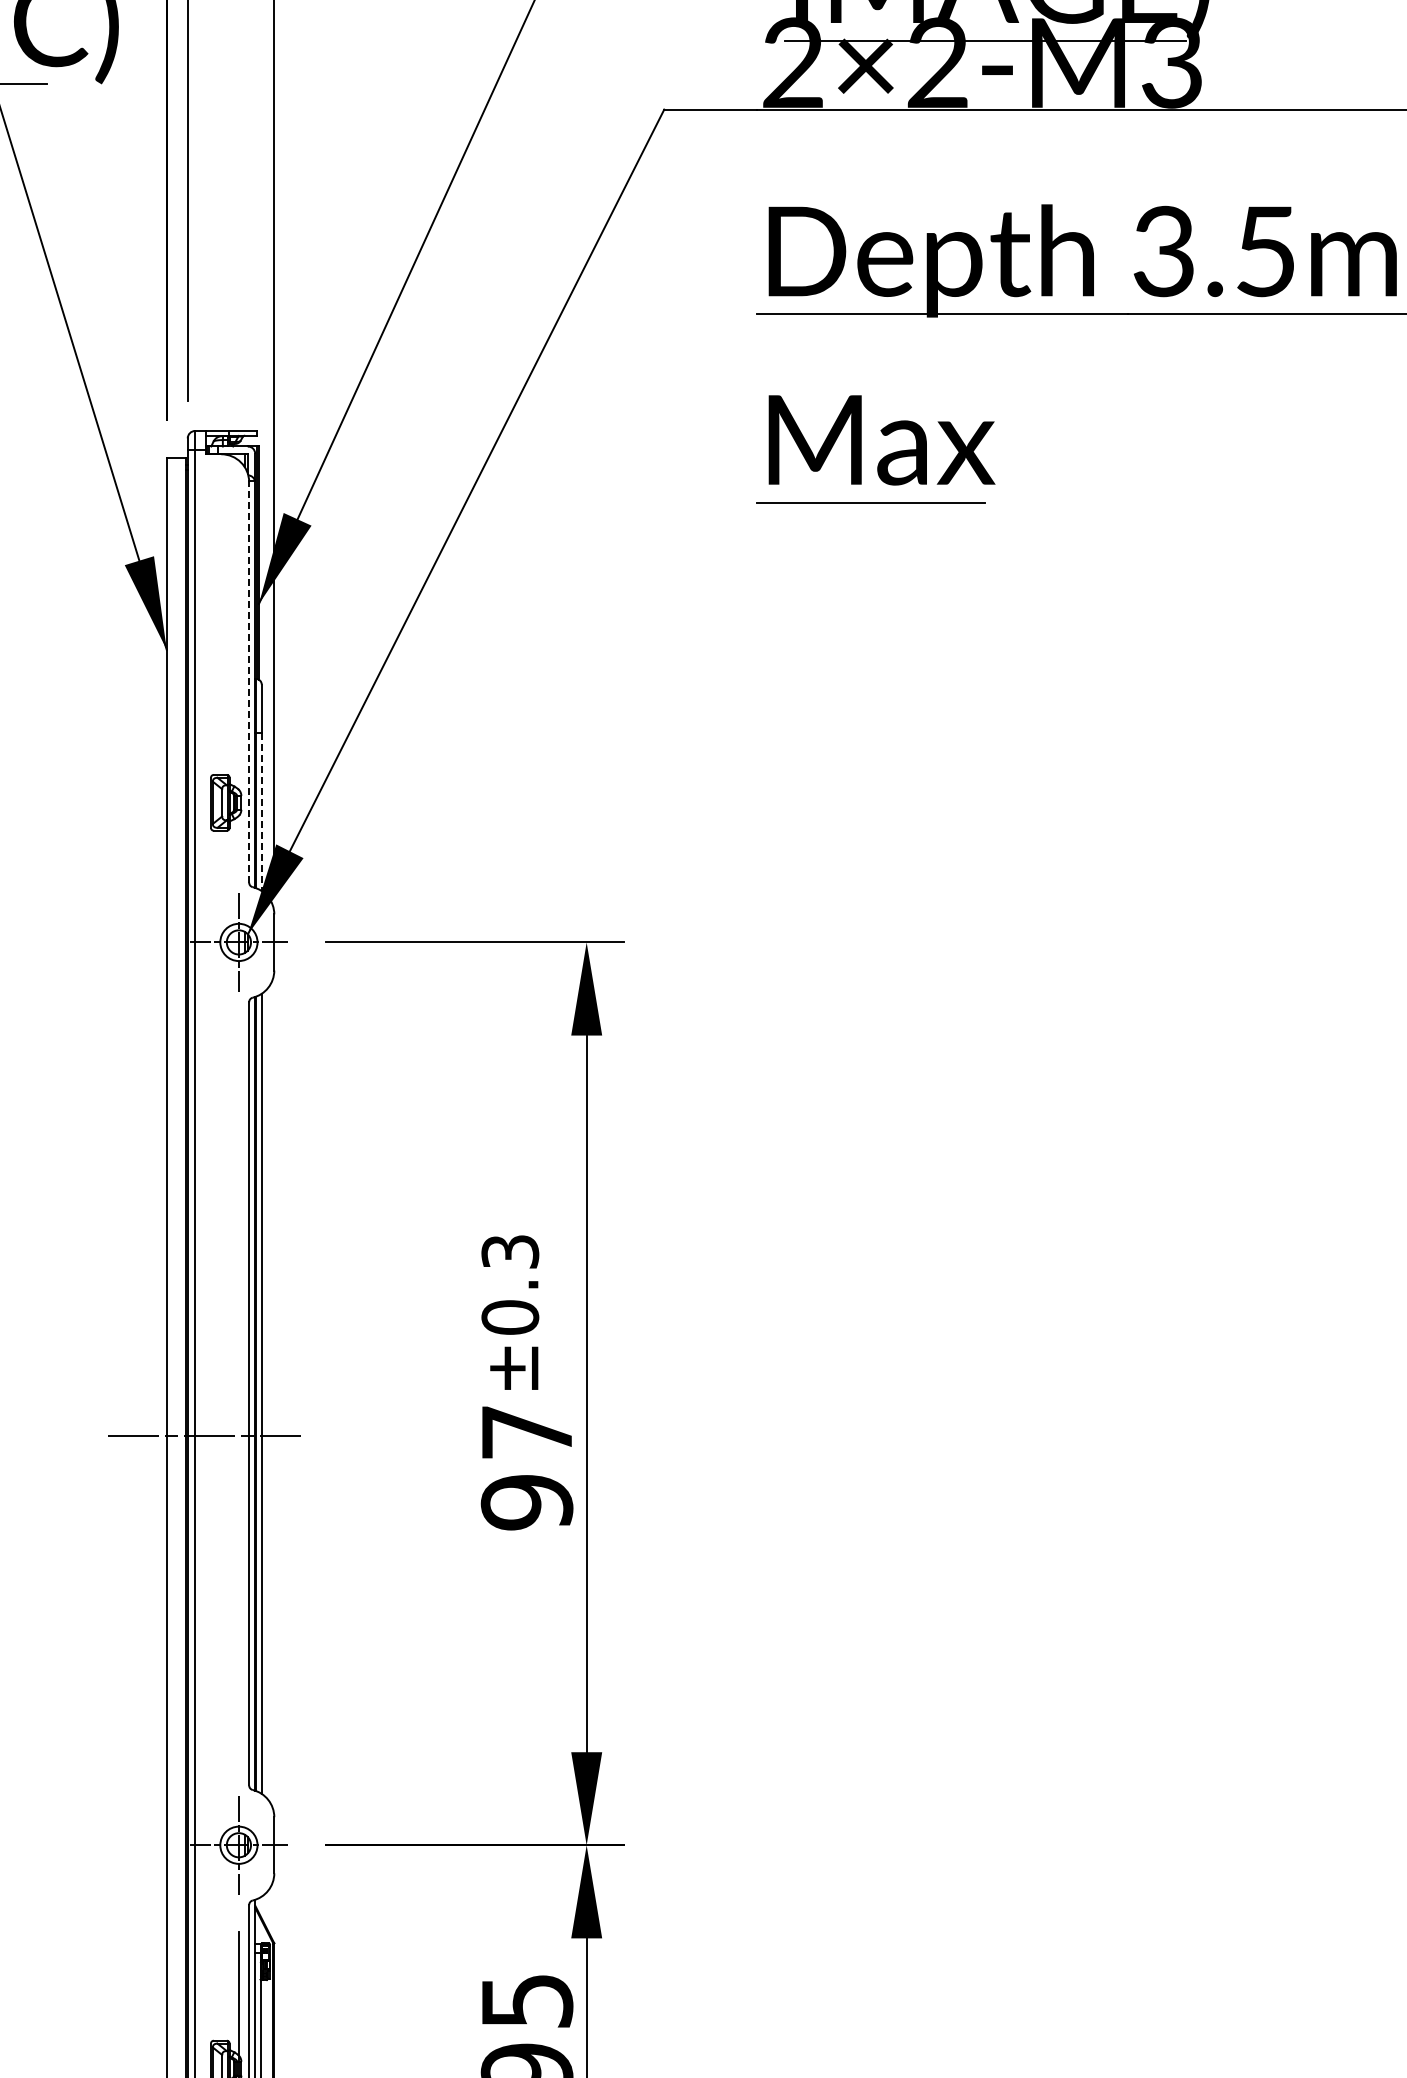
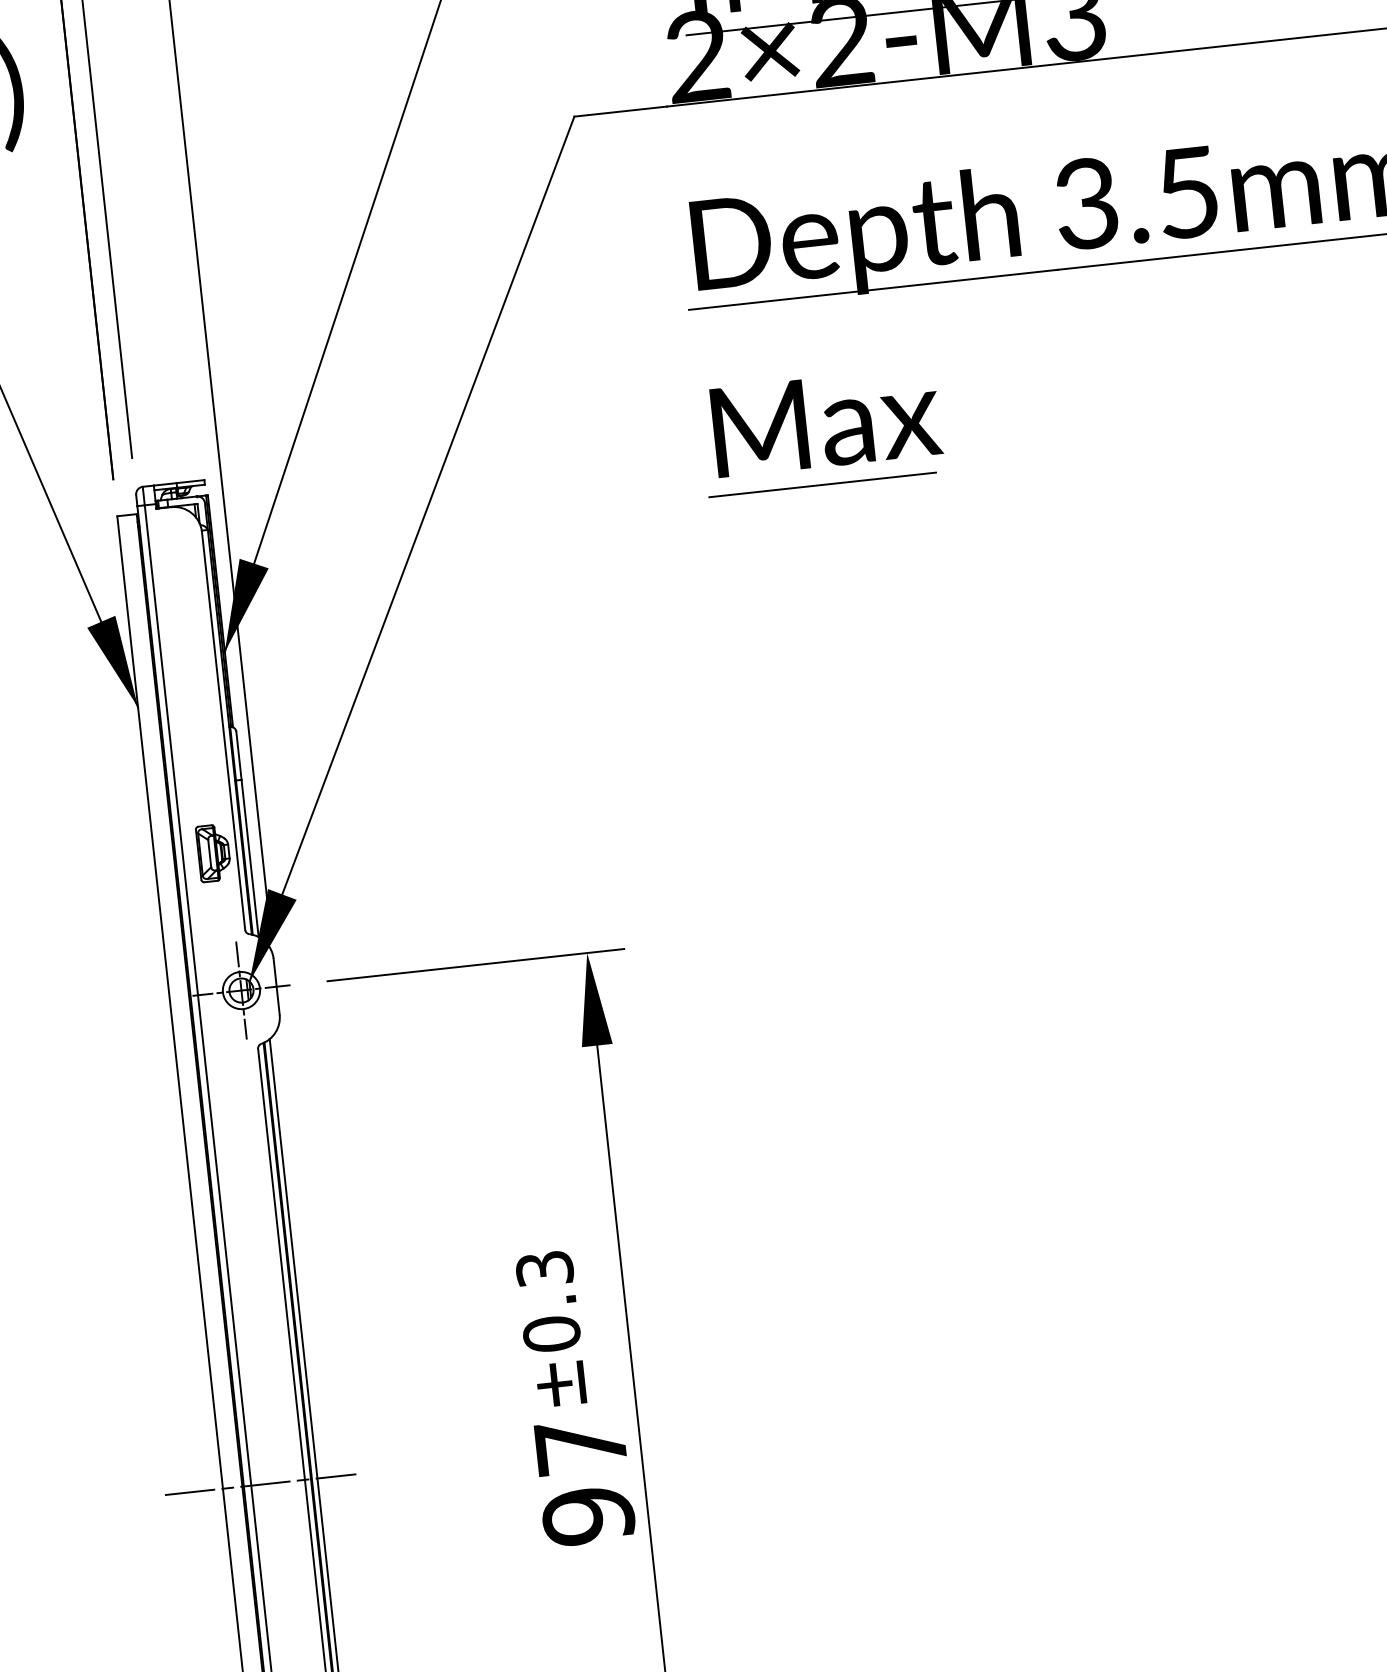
line: (249, 681) -> (223, 730), dashed -> solid
line: (261, 812) -> (249, 858), dashed -> solid

